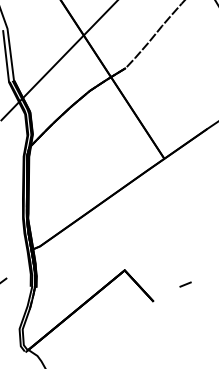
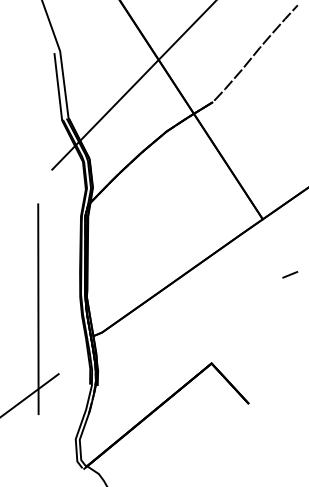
line: (185, 284) -> (290, 274), moved

